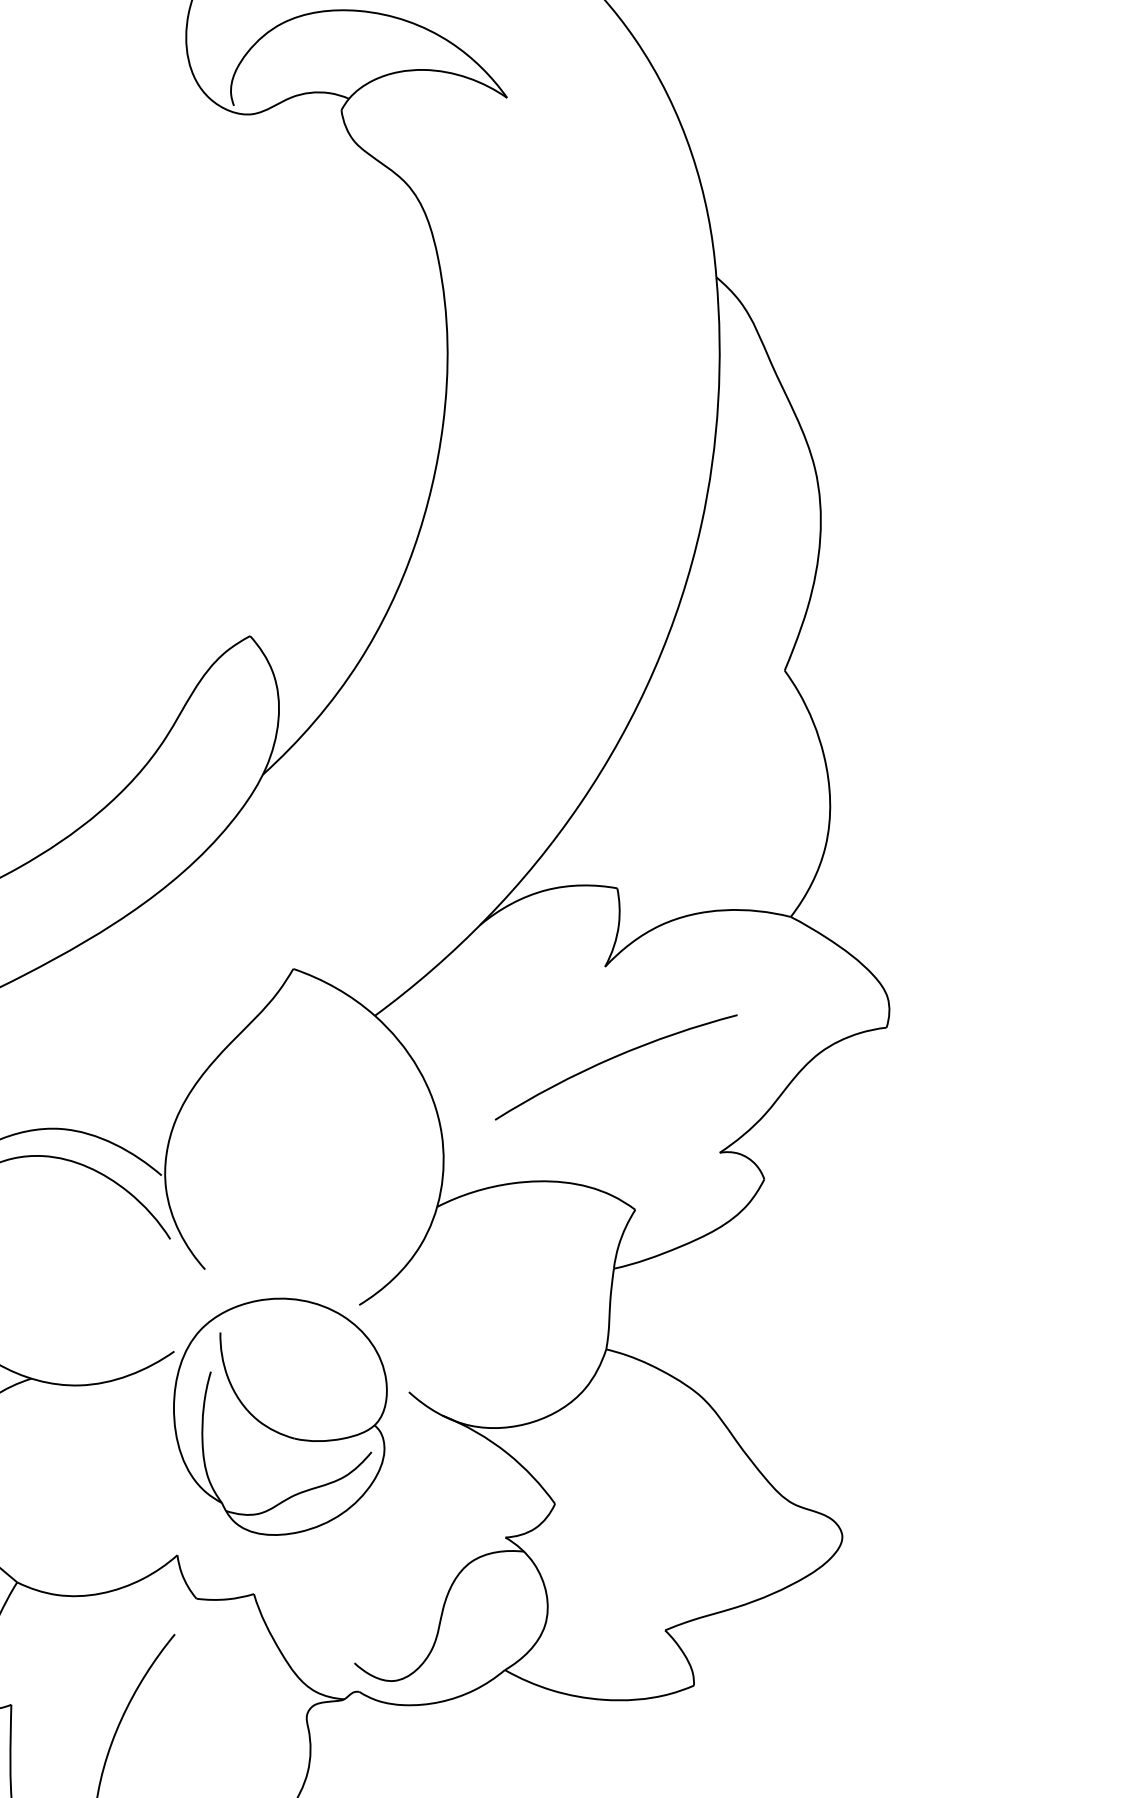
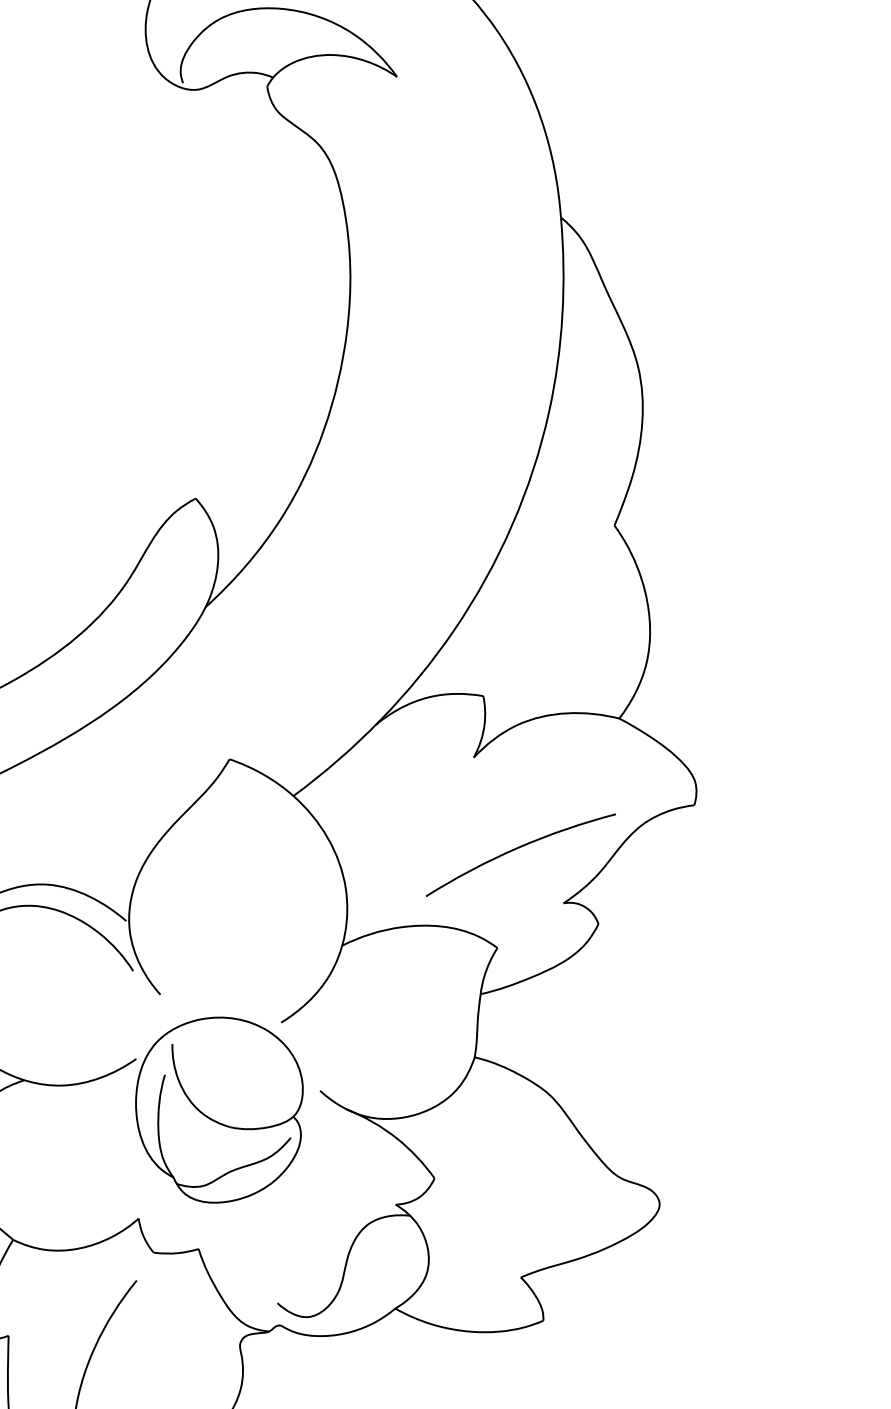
curve: (612, 1059) -> (517, 849), moved

